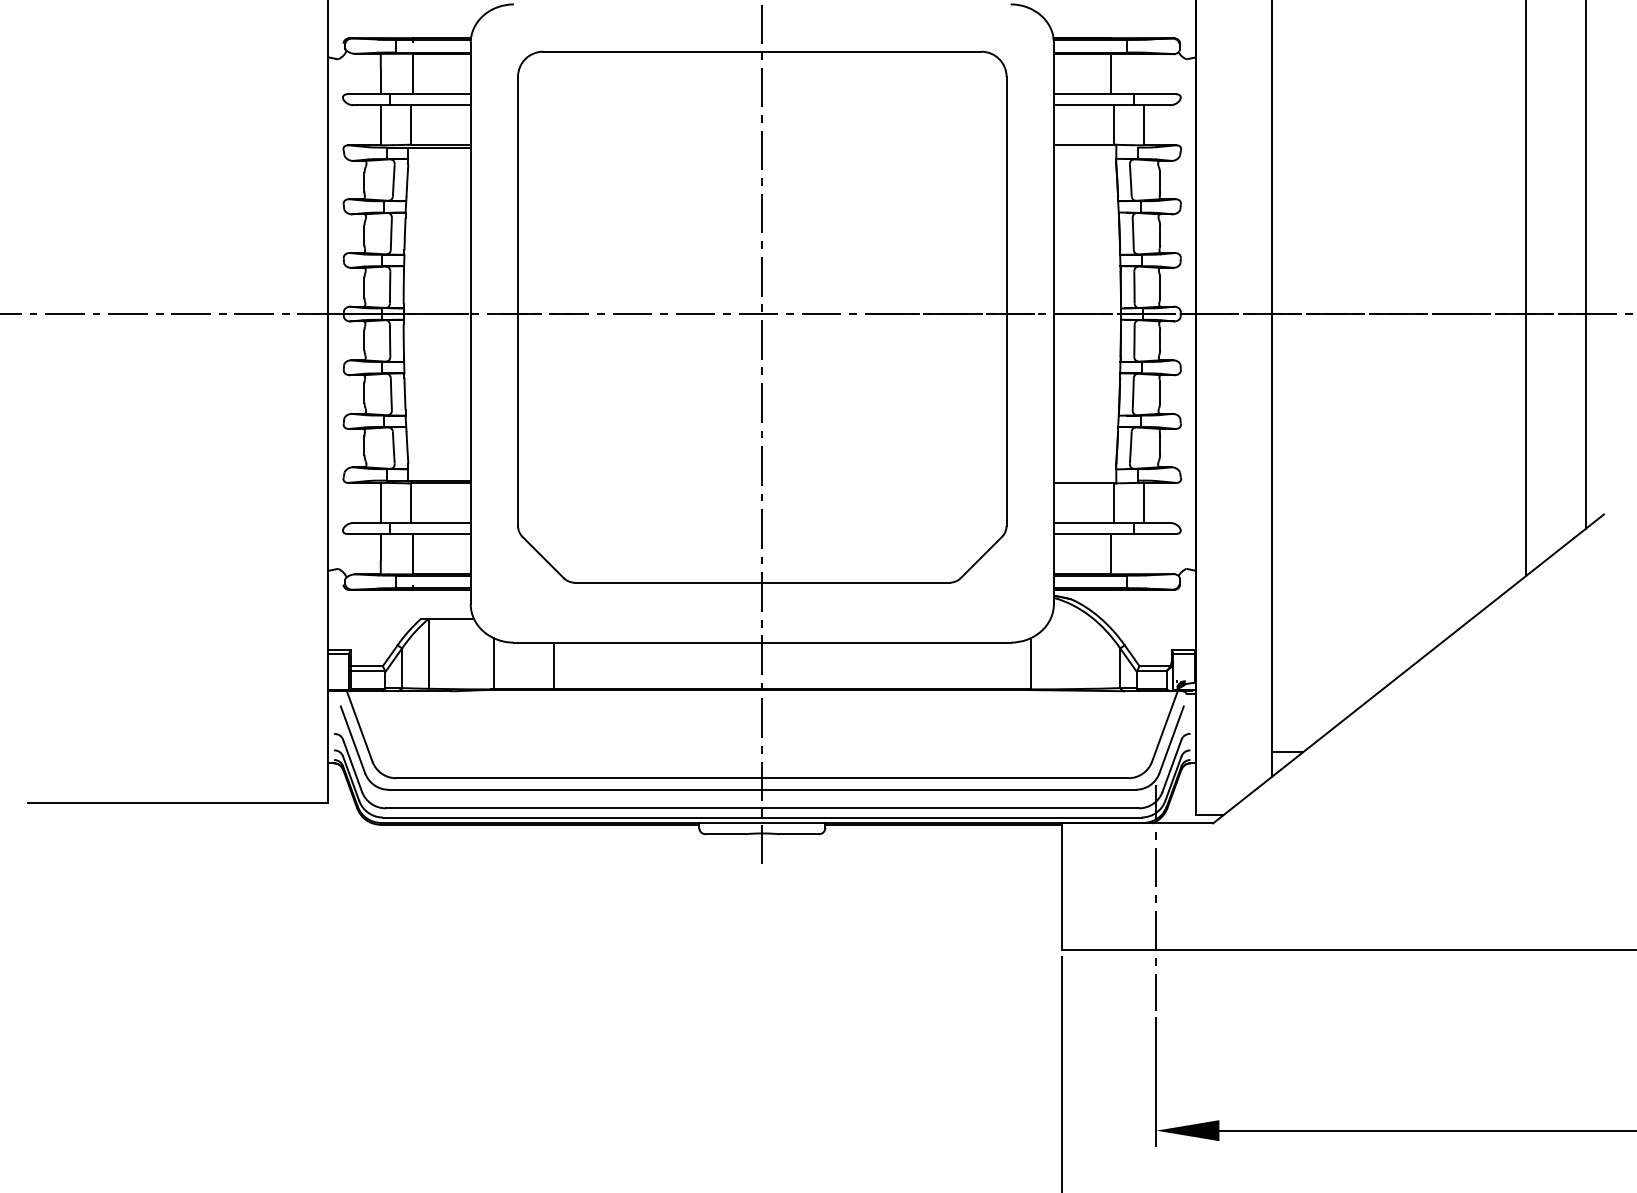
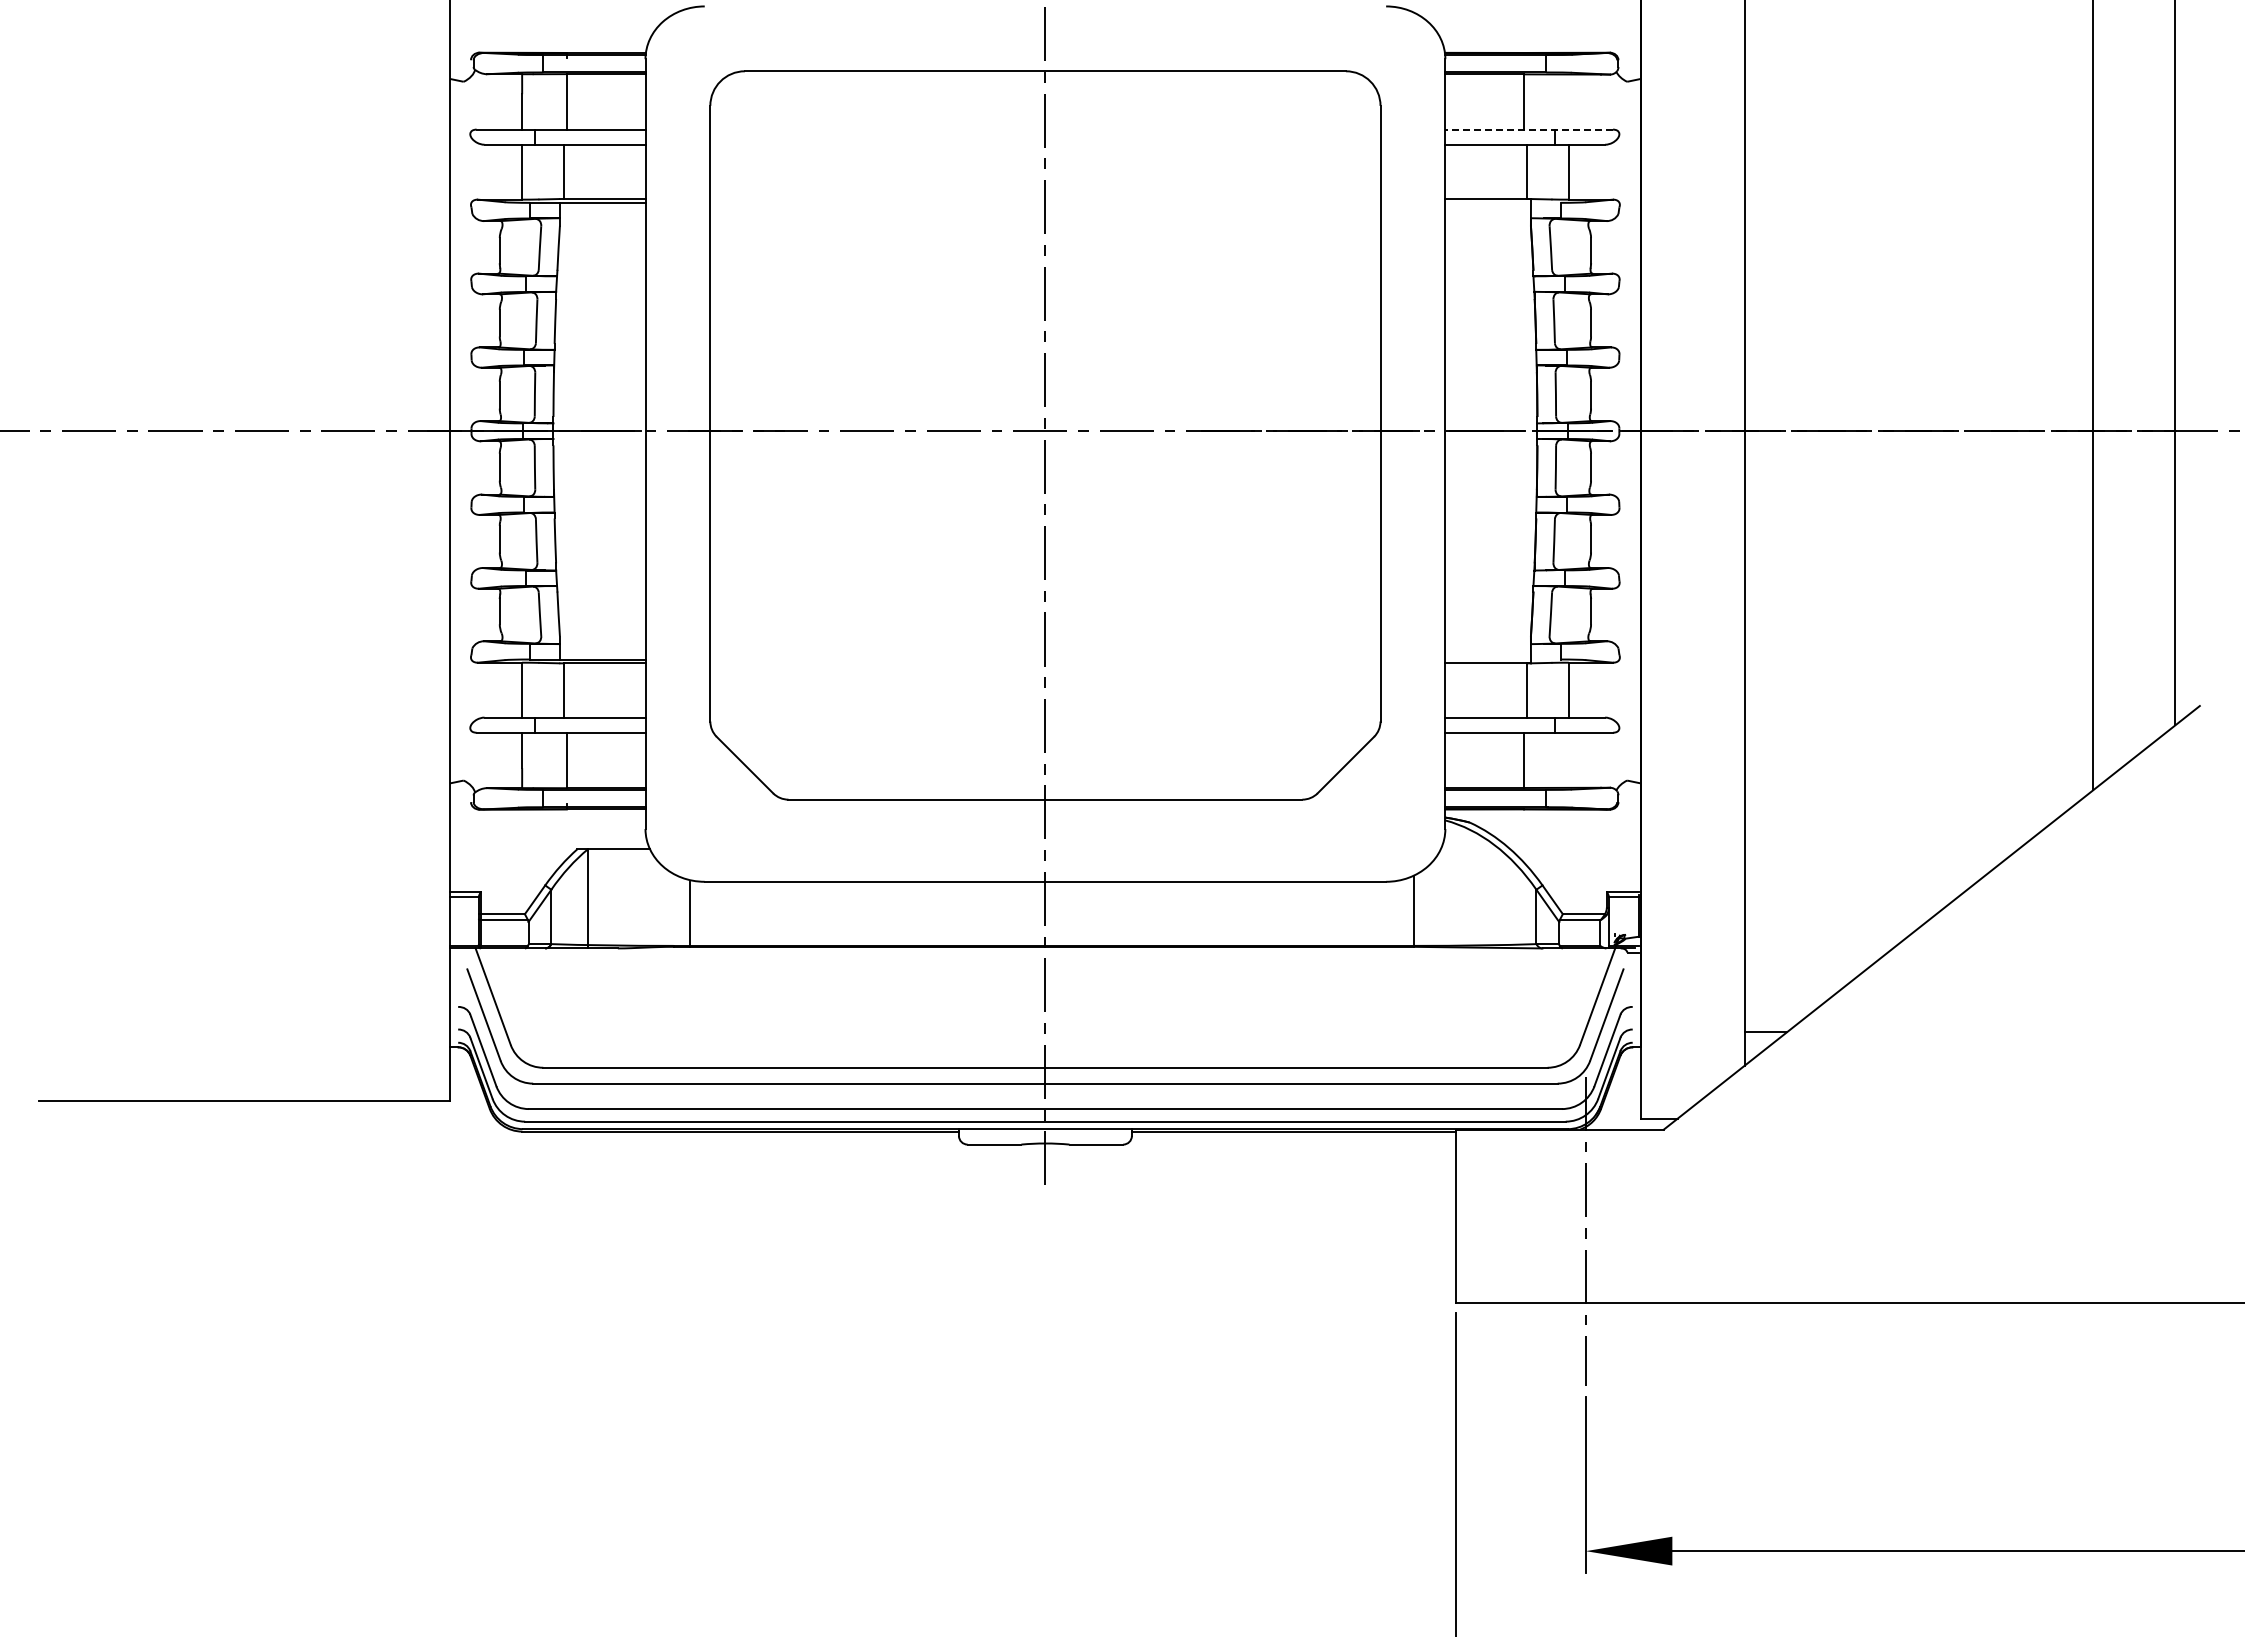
line: (1115, 94) -> (1529, 129), solid -> dashed
line: (494, 663) -> (677, 910), removed
line: (553, 665) -> (689, 913), moved

